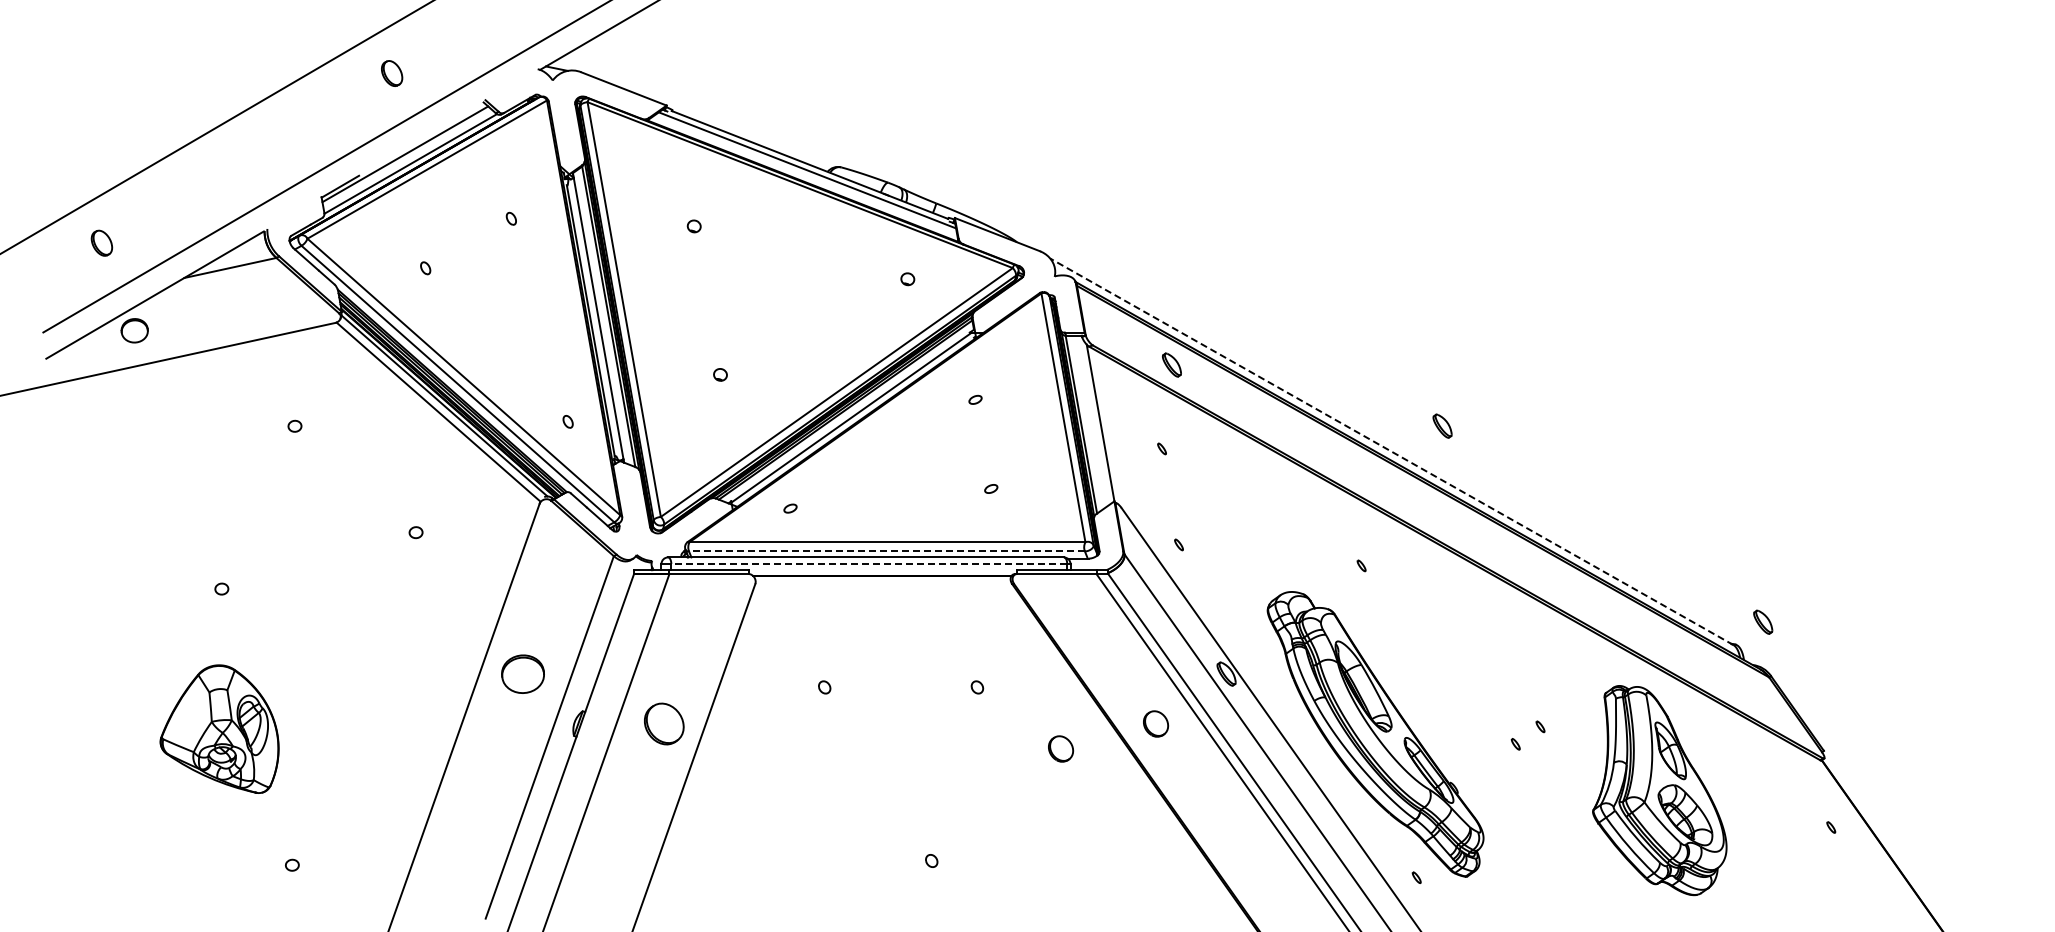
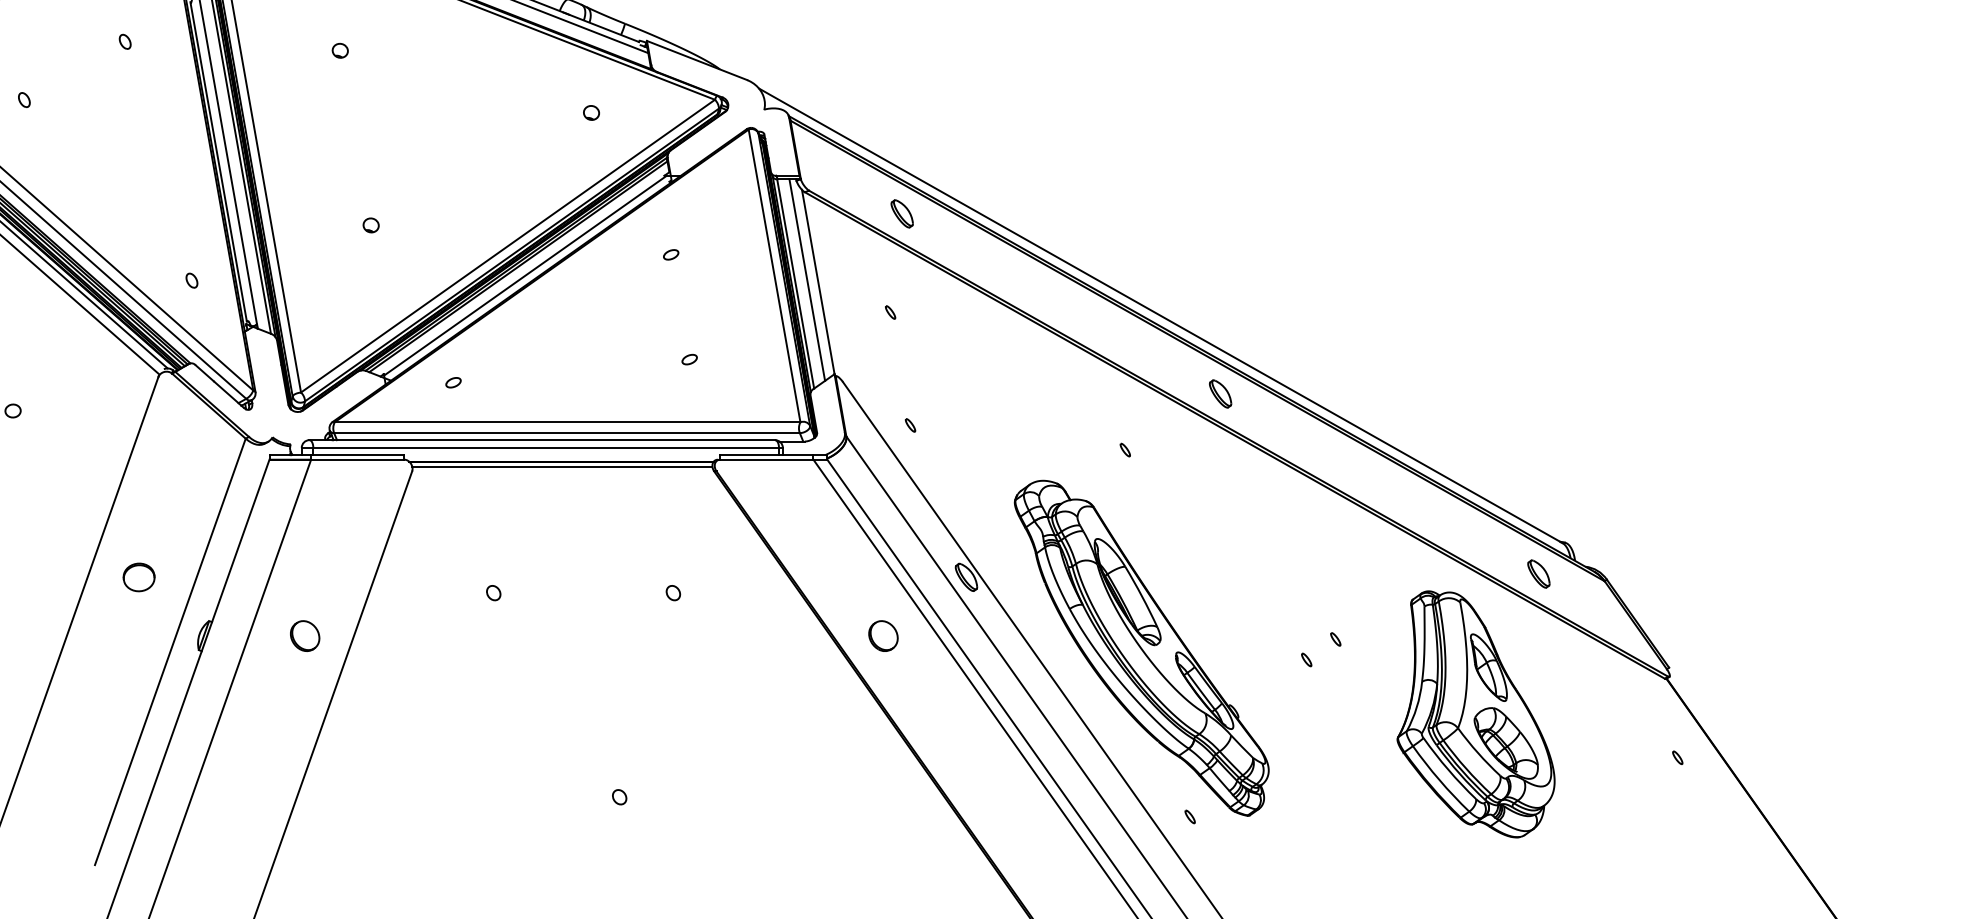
line: (1091, 421) -> (807, 280), added
part: (1442, 425) -> (1220, 393), moved
line: (1391, 451) -> (1160, 315), dashed -> solid
line: (886, 551) -> (566, 433), dashed -> solid
line: (869, 563) -> (546, 447), dashed -> solid
line: (882, 580) -> (561, 467), added
part: (1763, 621) -> (1539, 573), moved
part: (523, 673) -> (139, 576), size x0.62
part: (664, 723) -> (305, 635), size x0.62
part: (1061, 748) -> (772, 664), removed

